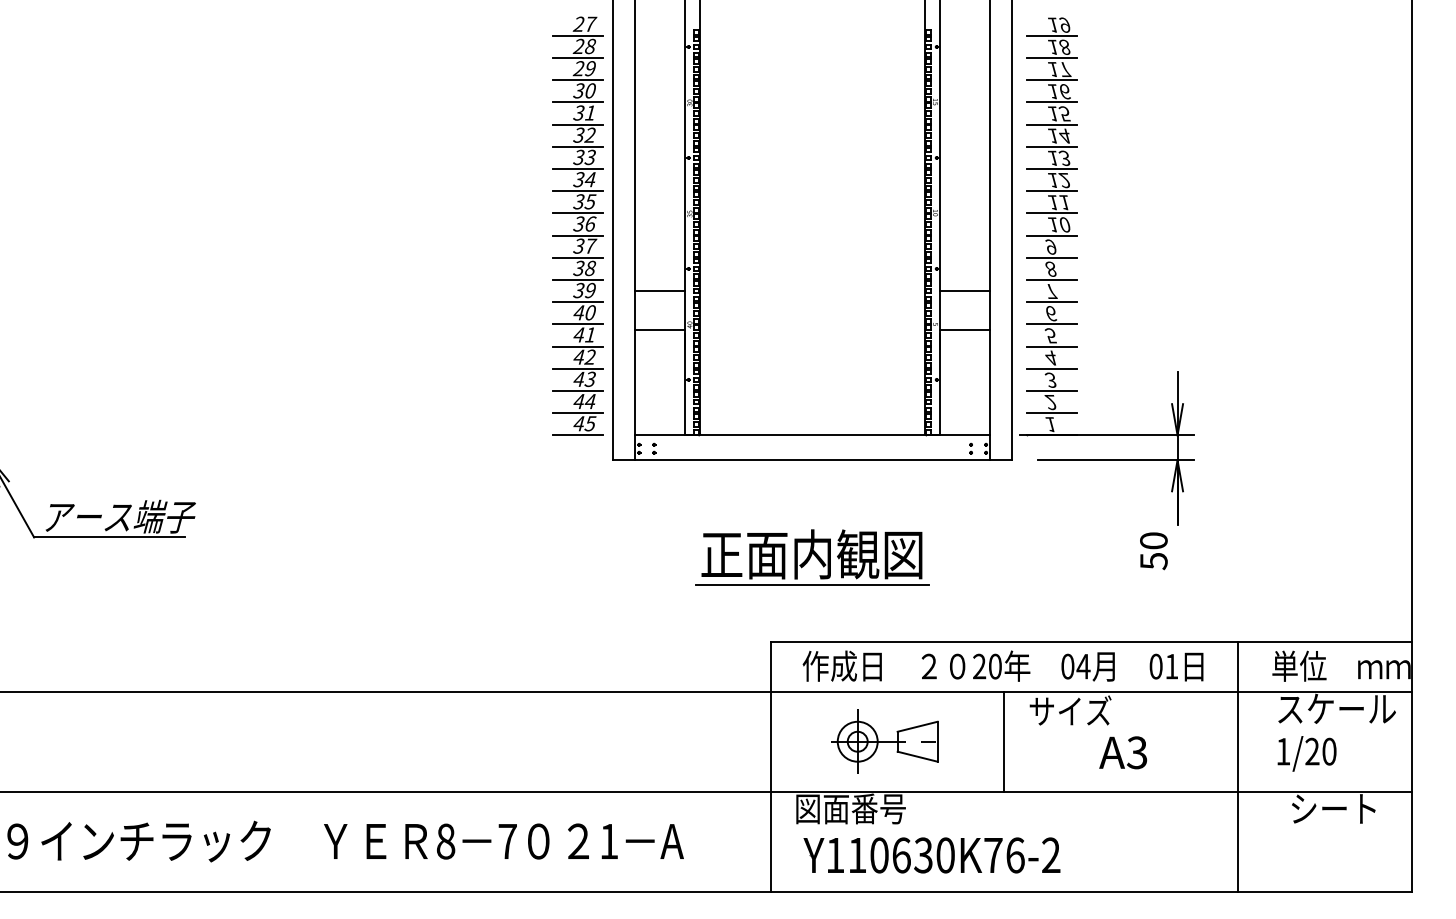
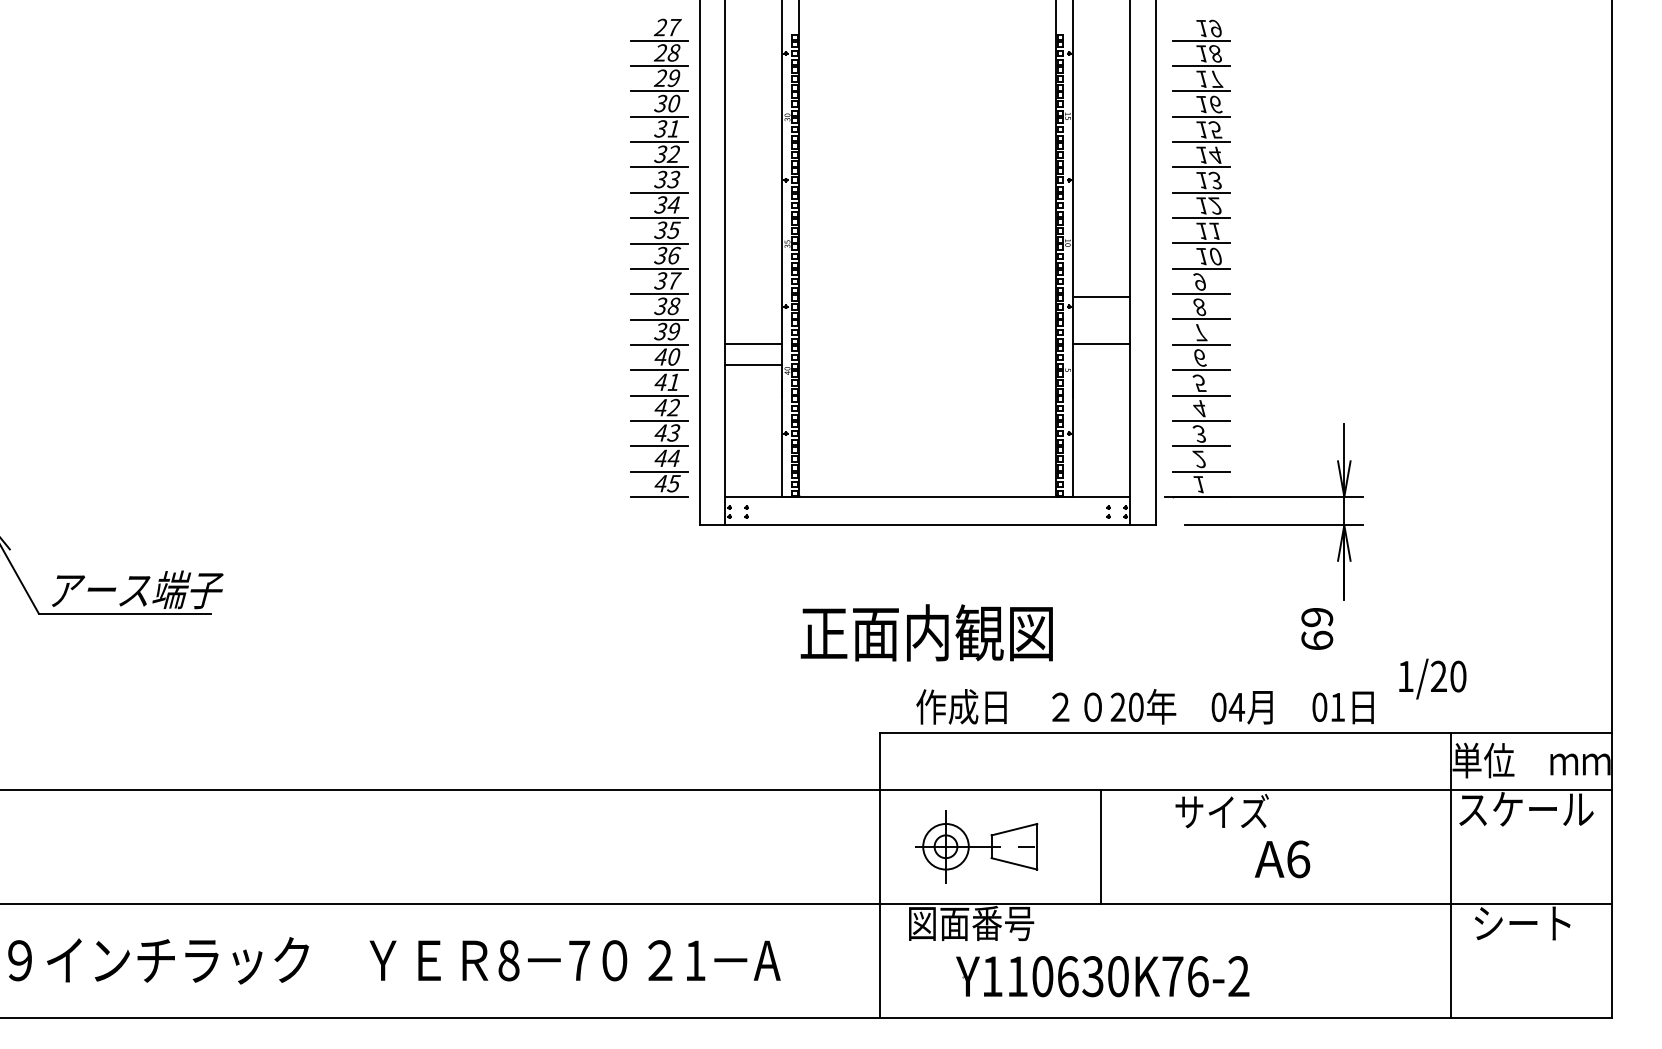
line: (660, 290) -> (753, 364), moved
line: (964, 290) -> (1101, 297), moved
line: (660, 330) -> (753, 344), moved
line: (964, 330) -> (1101, 344), moved
text: (1153, 551) -> (1316, 629), 50 -> 69
line: (812, 585) -> (927, 668), removed
text: (1002, 665) -> (1144, 706), moved
part: (884, 741) -> (976, 846), moved
line: (1004, 741) -> (1101, 846), moved
text: (1137, 752) -> (1298, 859), A3 -> A6
text: (1306, 753) -> (1432, 678), moved
line: (1237, 766) -> (1450, 875), moved
part: (931, 855) -> (1102, 976), moved

